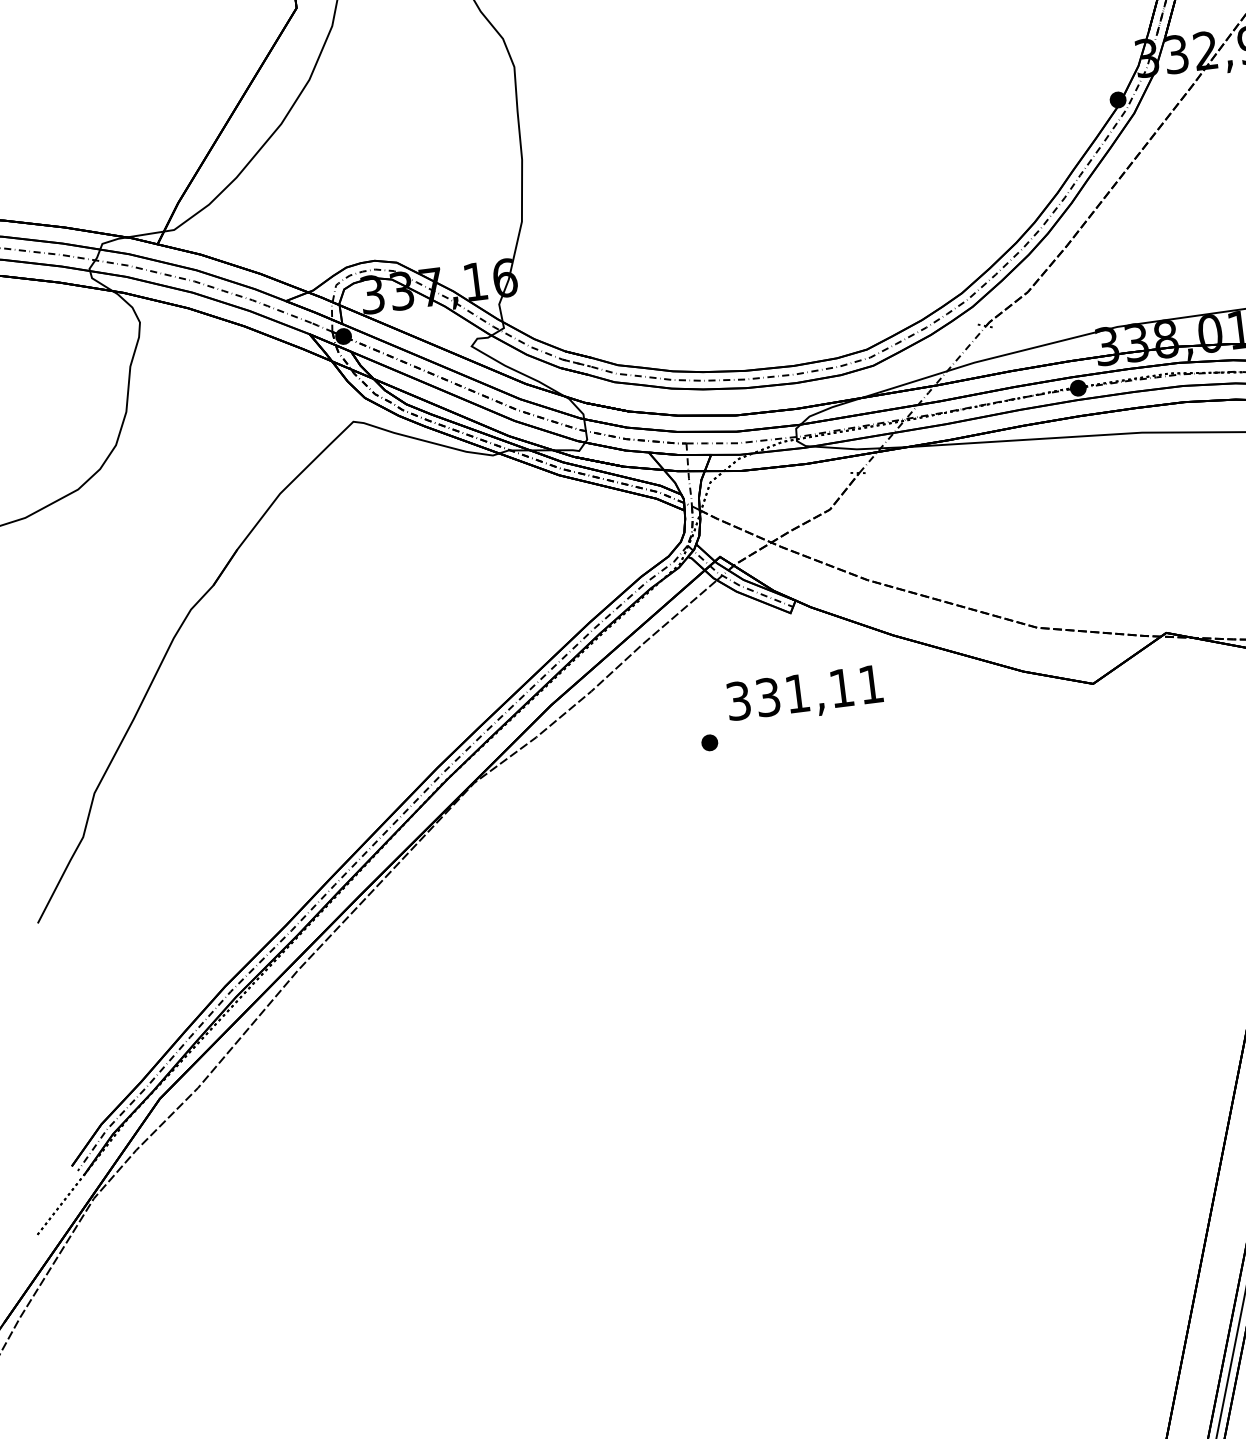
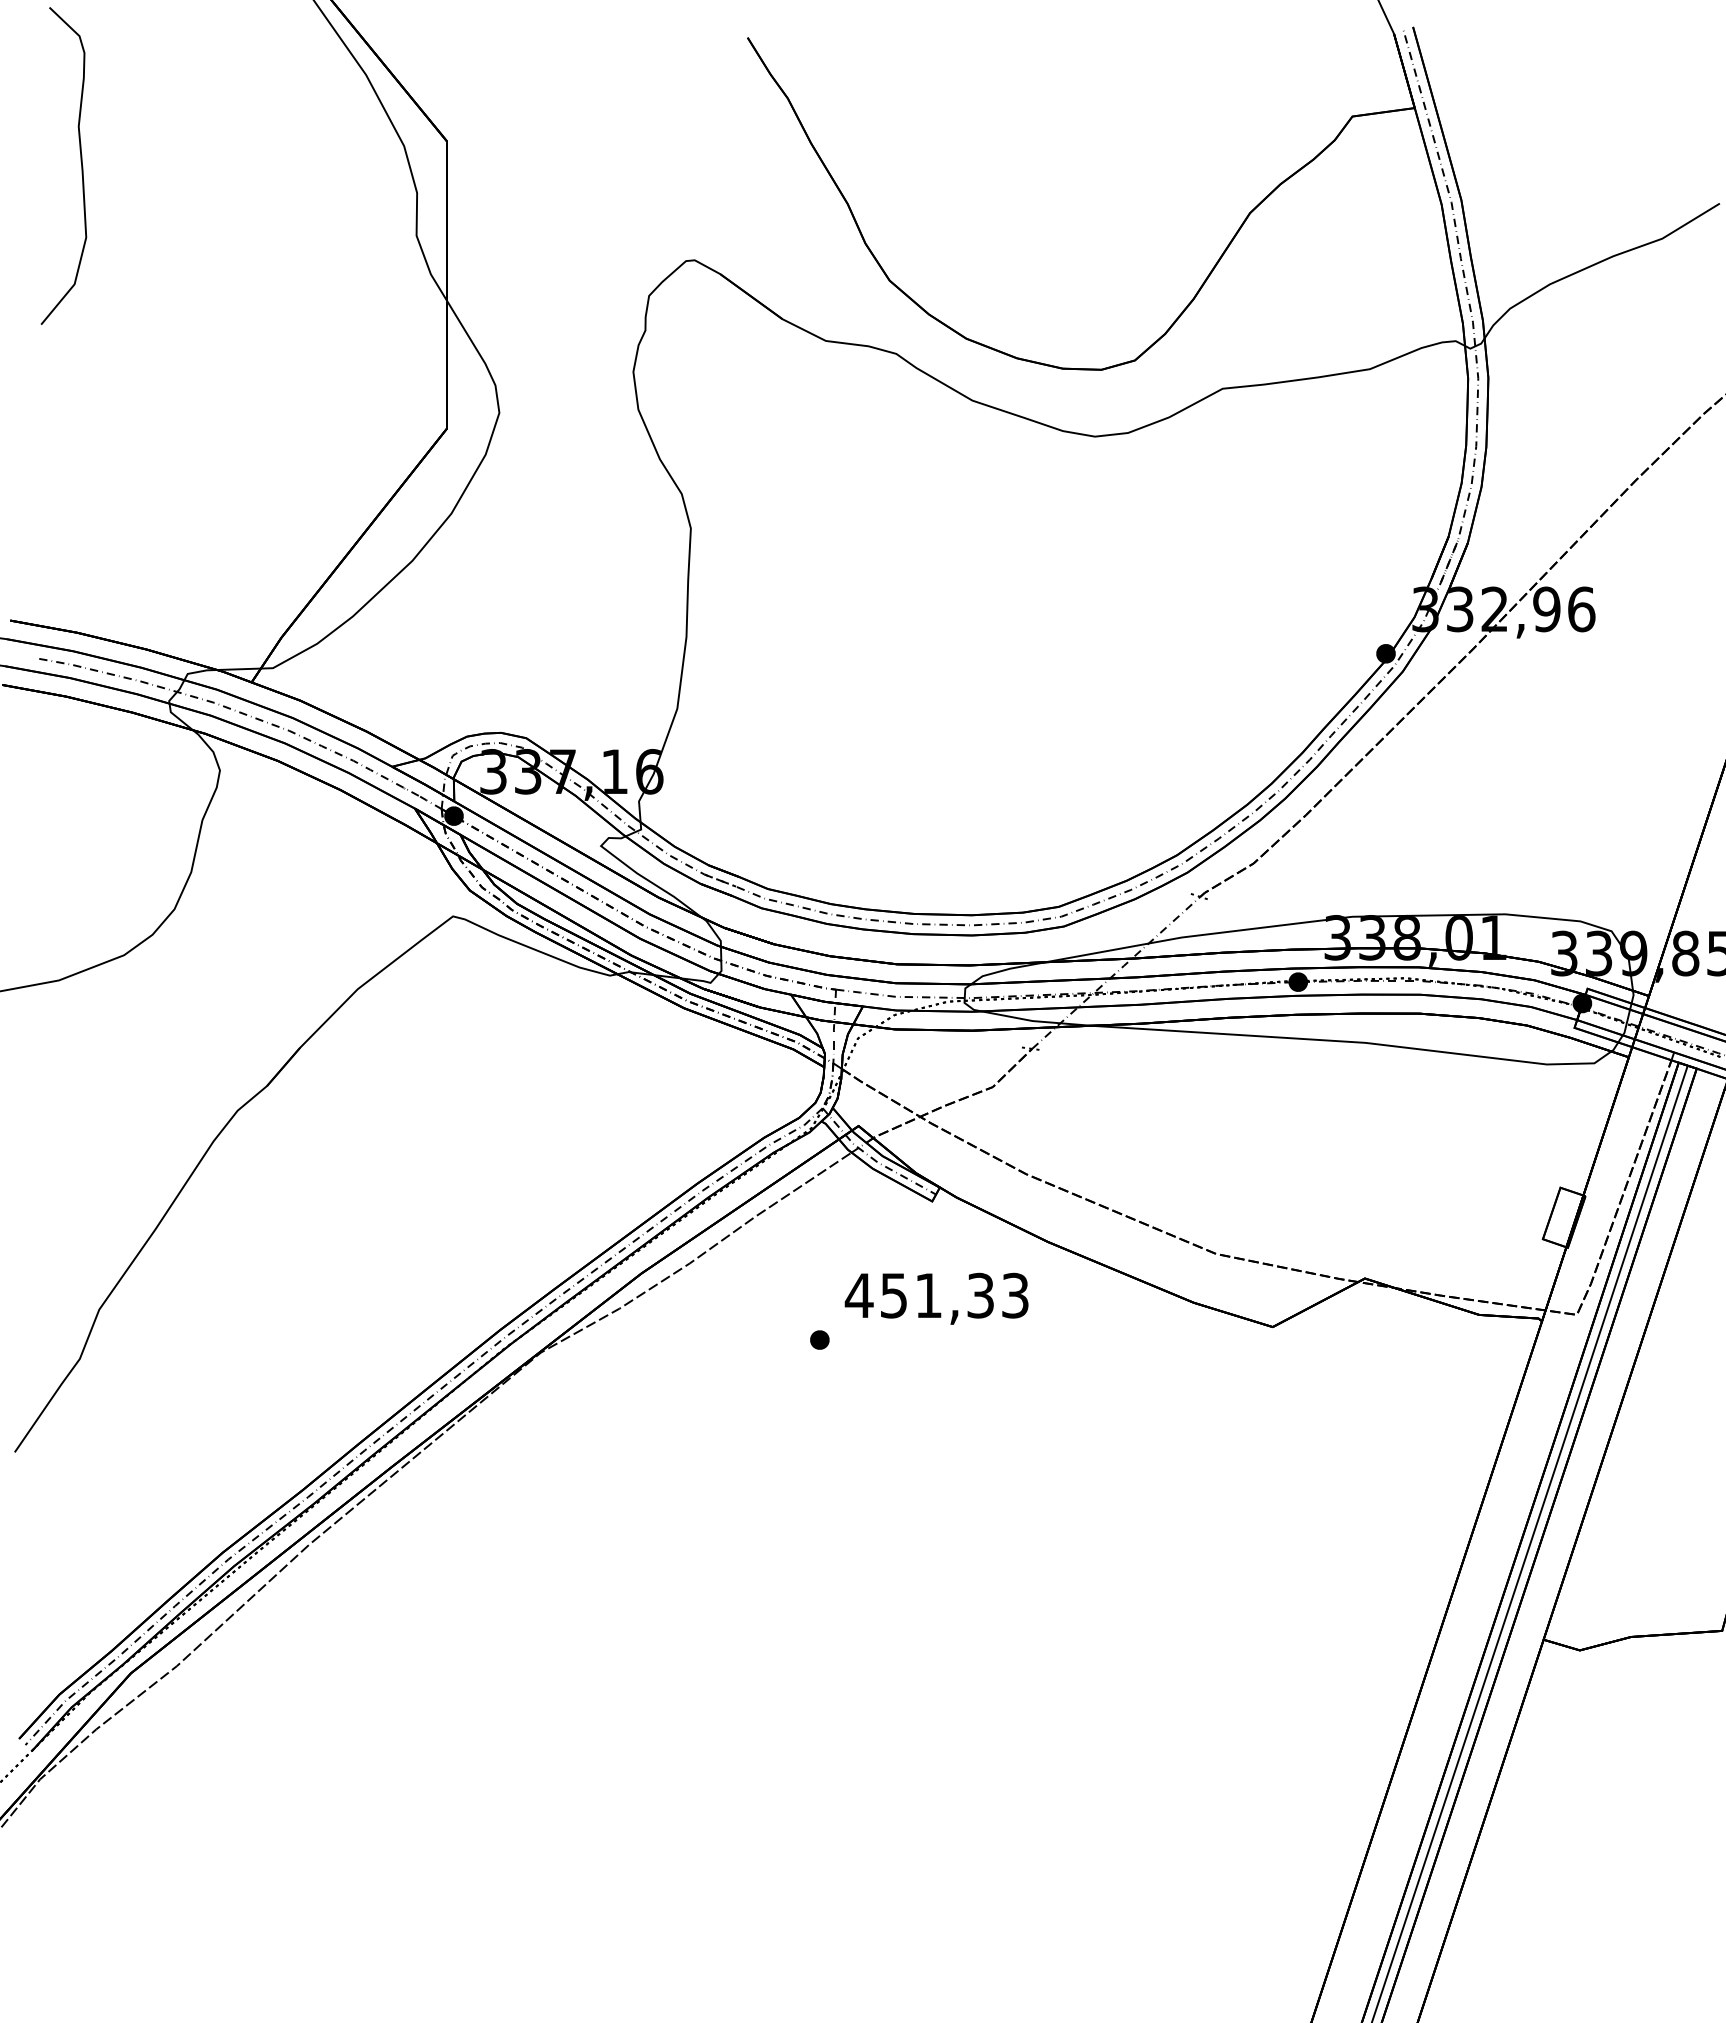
text: (804, 692) -> (936, 1295), 331,11 -> 451,33

